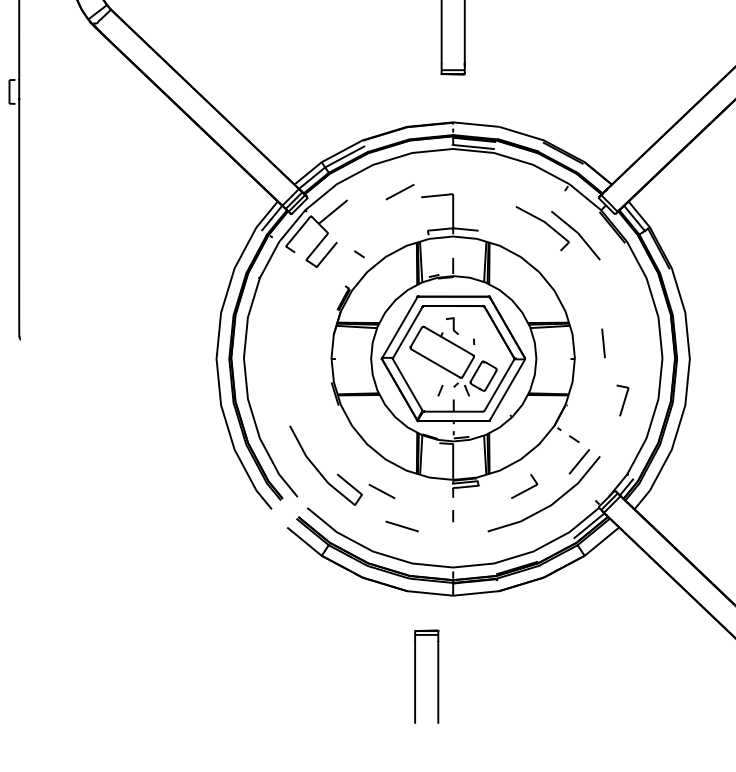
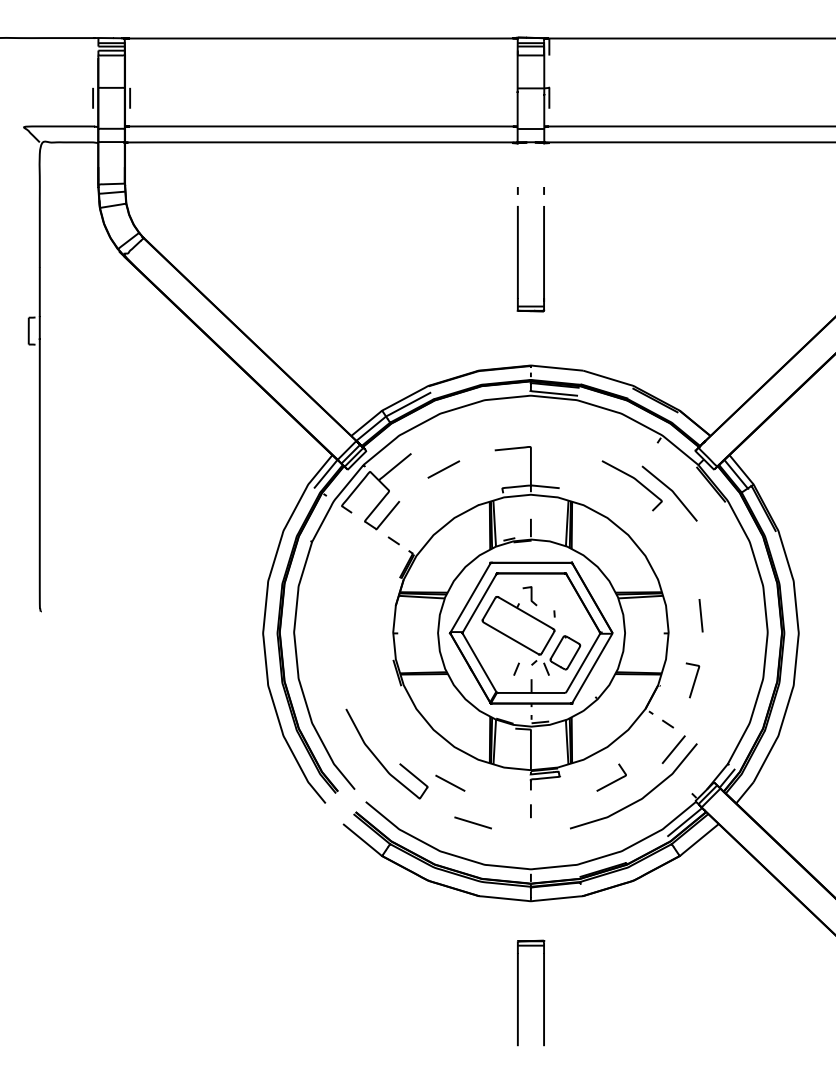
line: (399, 192) -> (443, 469), moved
line: (359, 253) -> (393, 540), moved
curve: (623, 401) -> (693, 681), moved
part: (437, 676) -> (543, 992), moved

